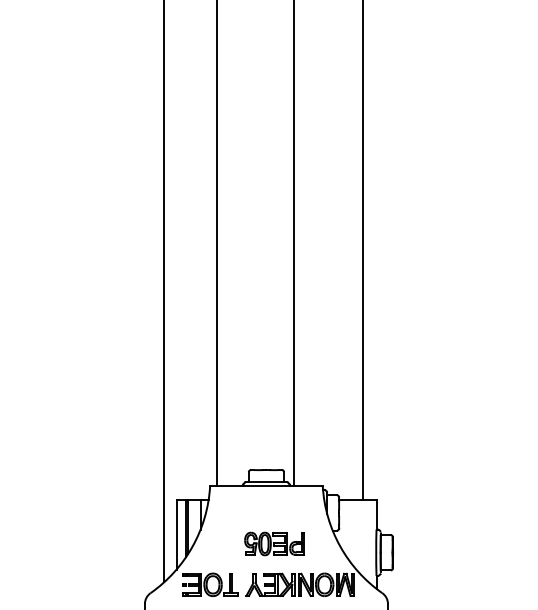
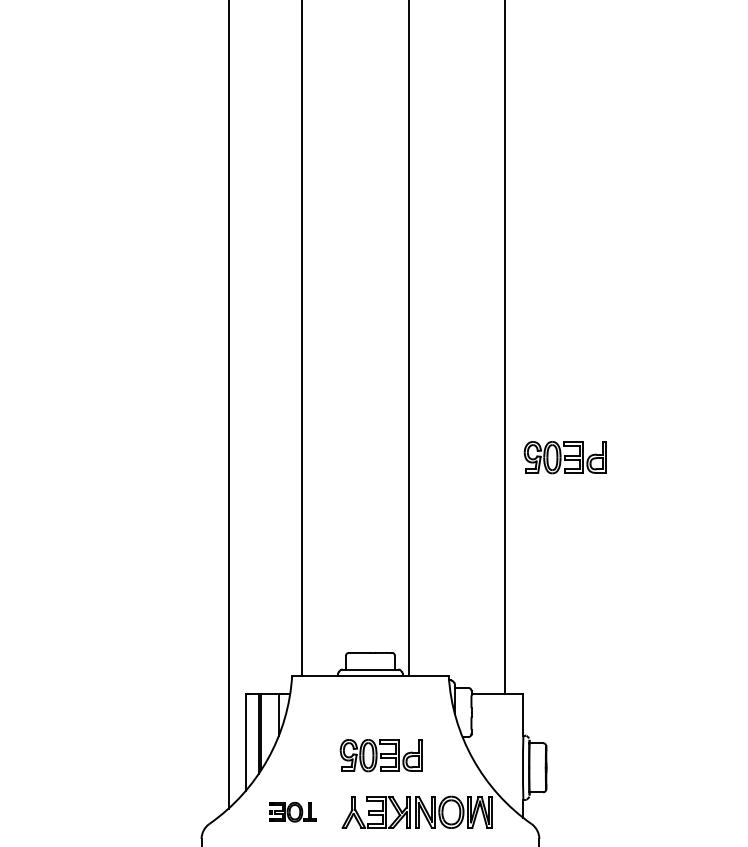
part: (406, 329) -> (564, 457), added
part: (210, 584) -> (292, 811), size x0.6

